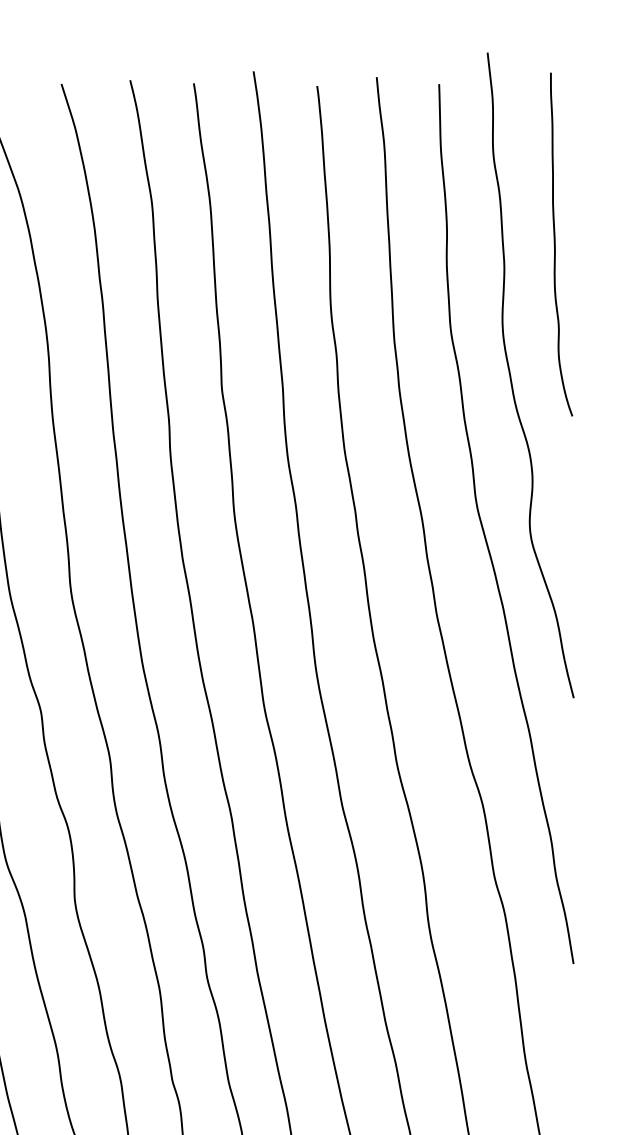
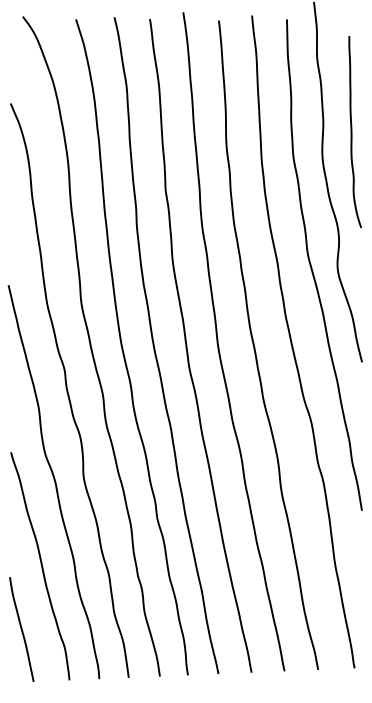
curve: (556, 245) -> (352, 132), moved

